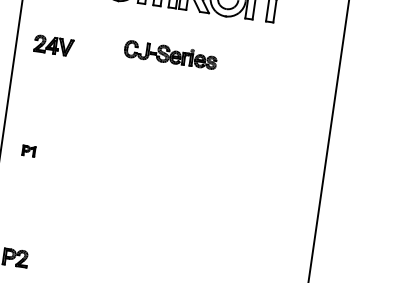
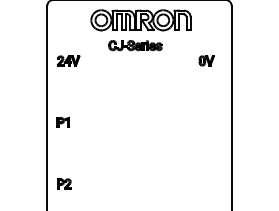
part: (170, 54) -> (135, 45), moved
part: (293, 79) -> (206, 60), added
part: (27, 150) -> (62, 122), size x1.67

